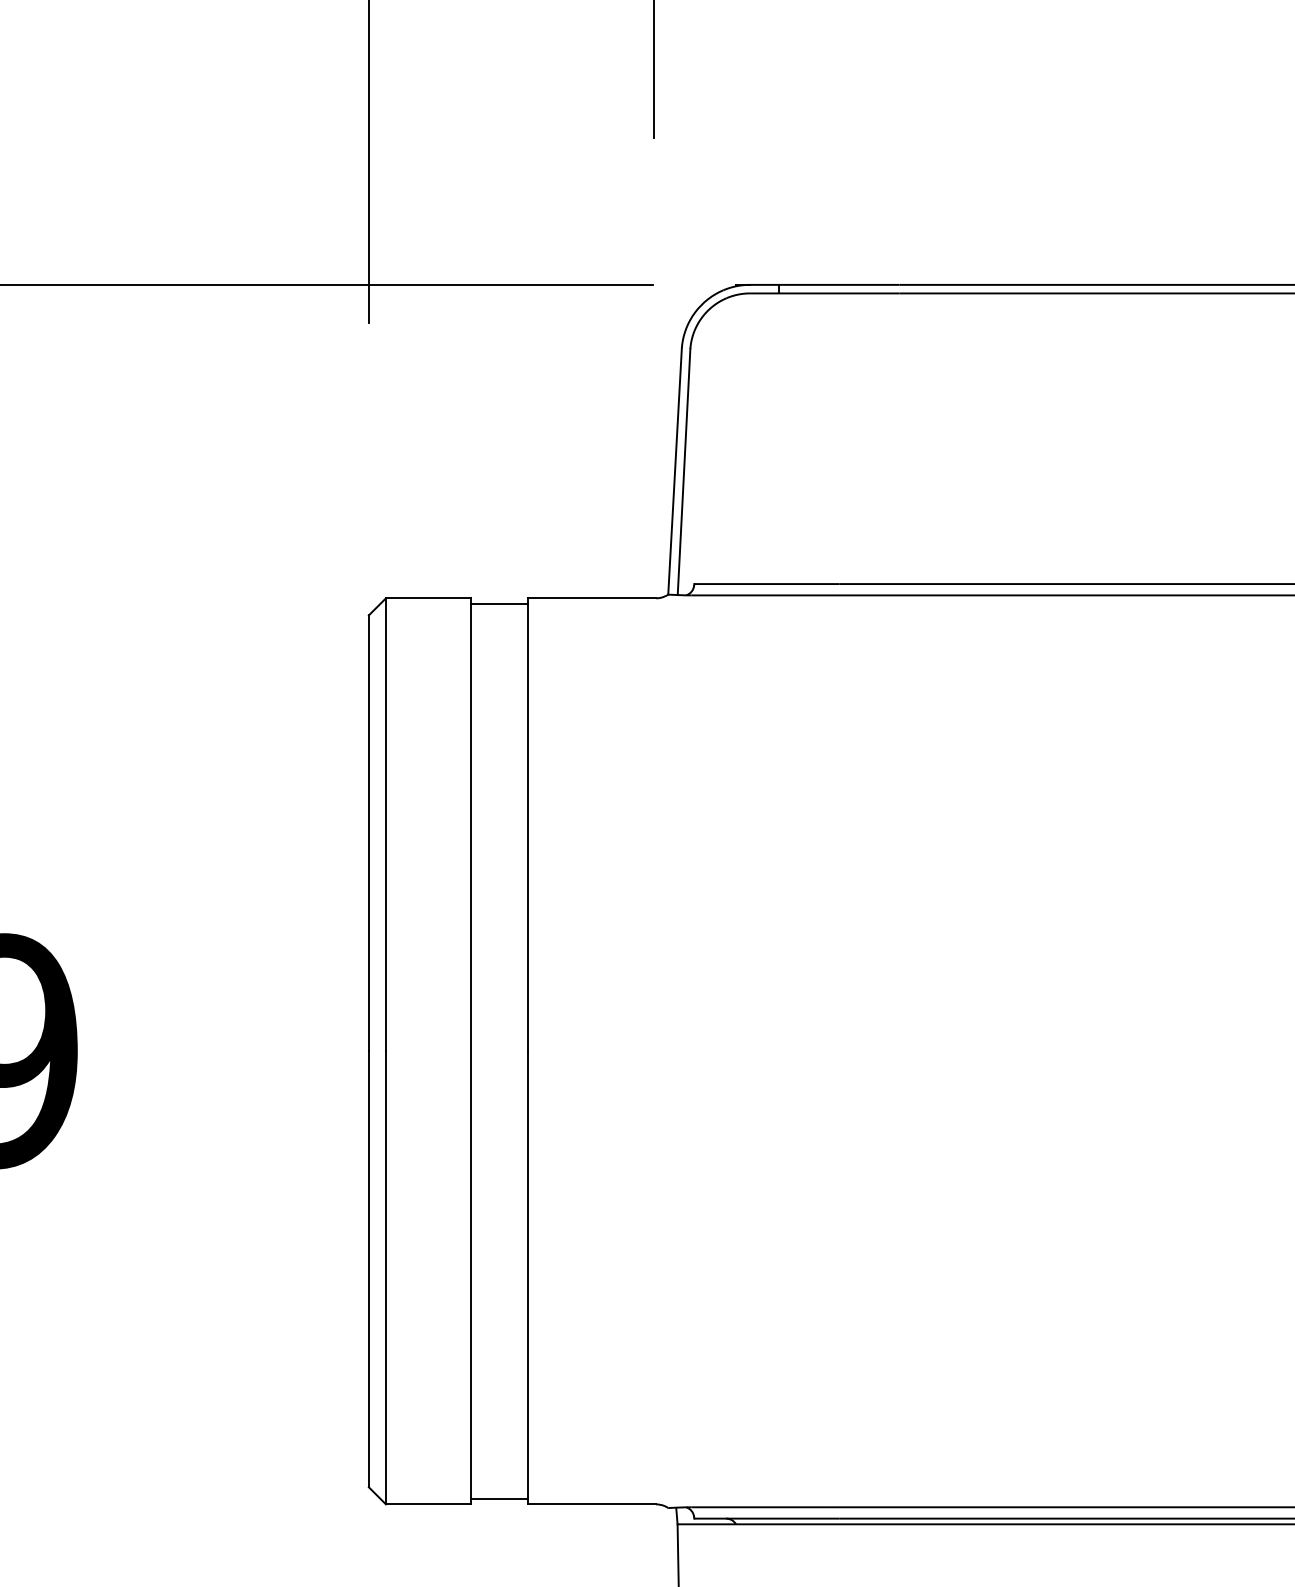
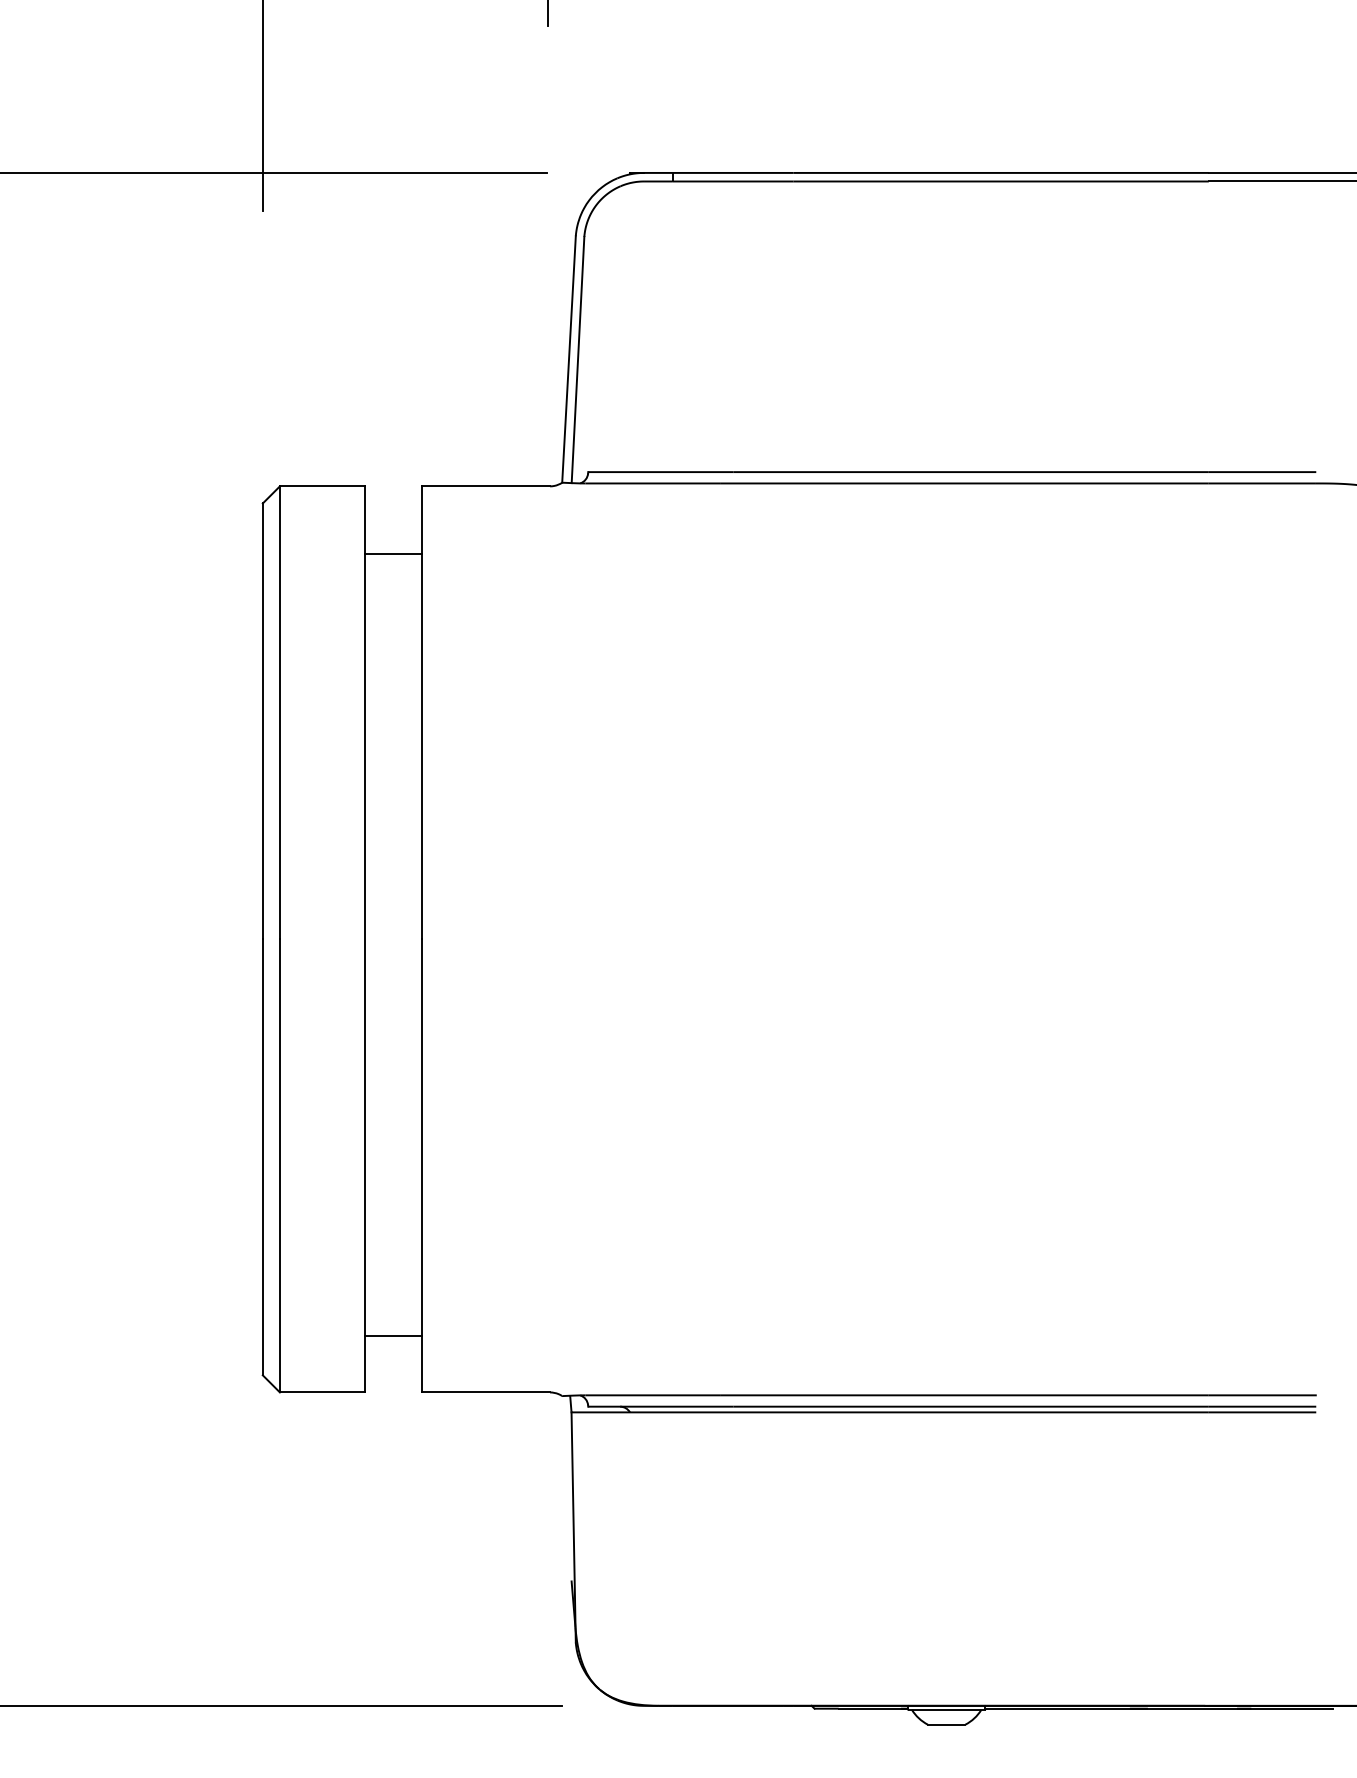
line: (499, 604) -> (393, 554), moved
line: (499, 1498) -> (393, 1335), moved

